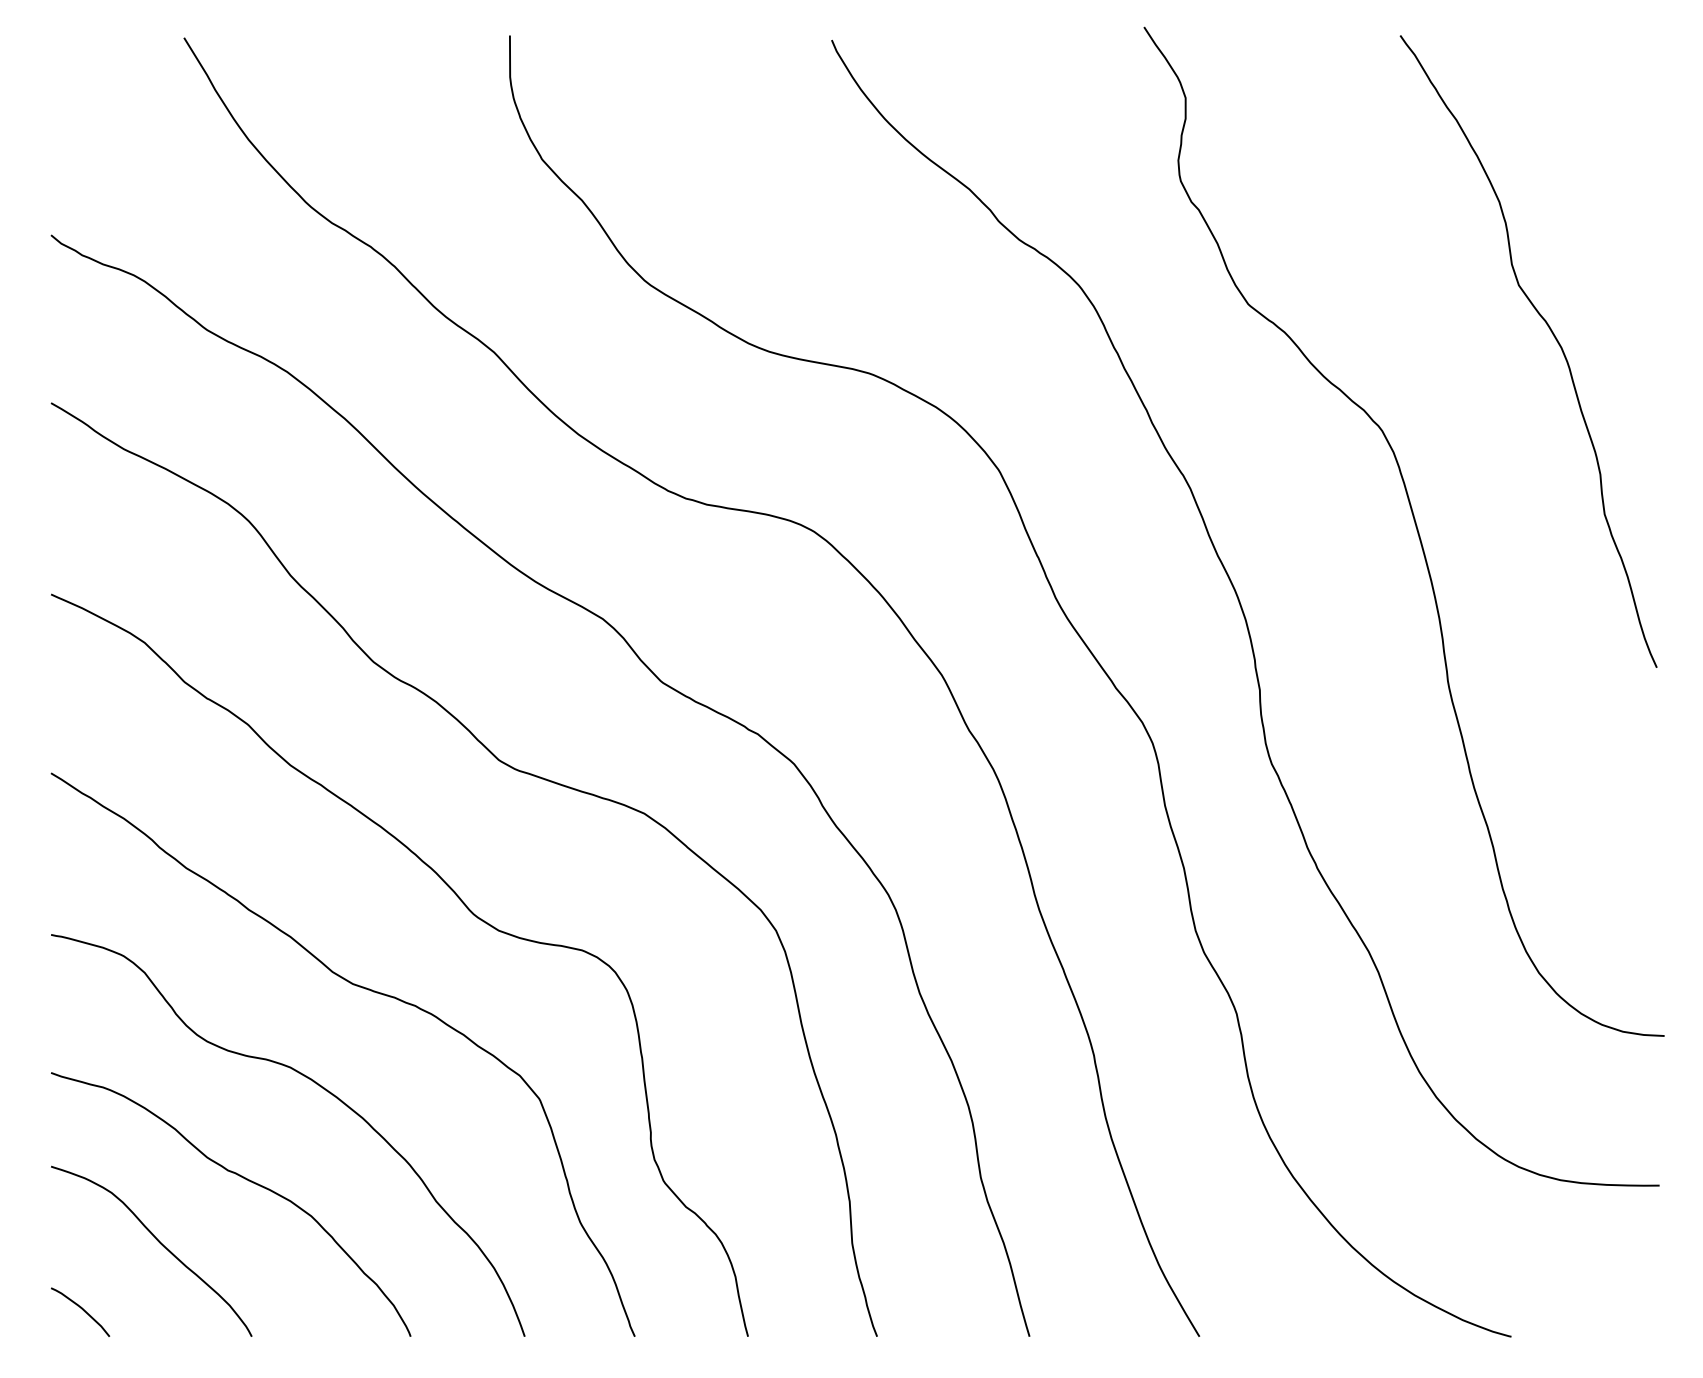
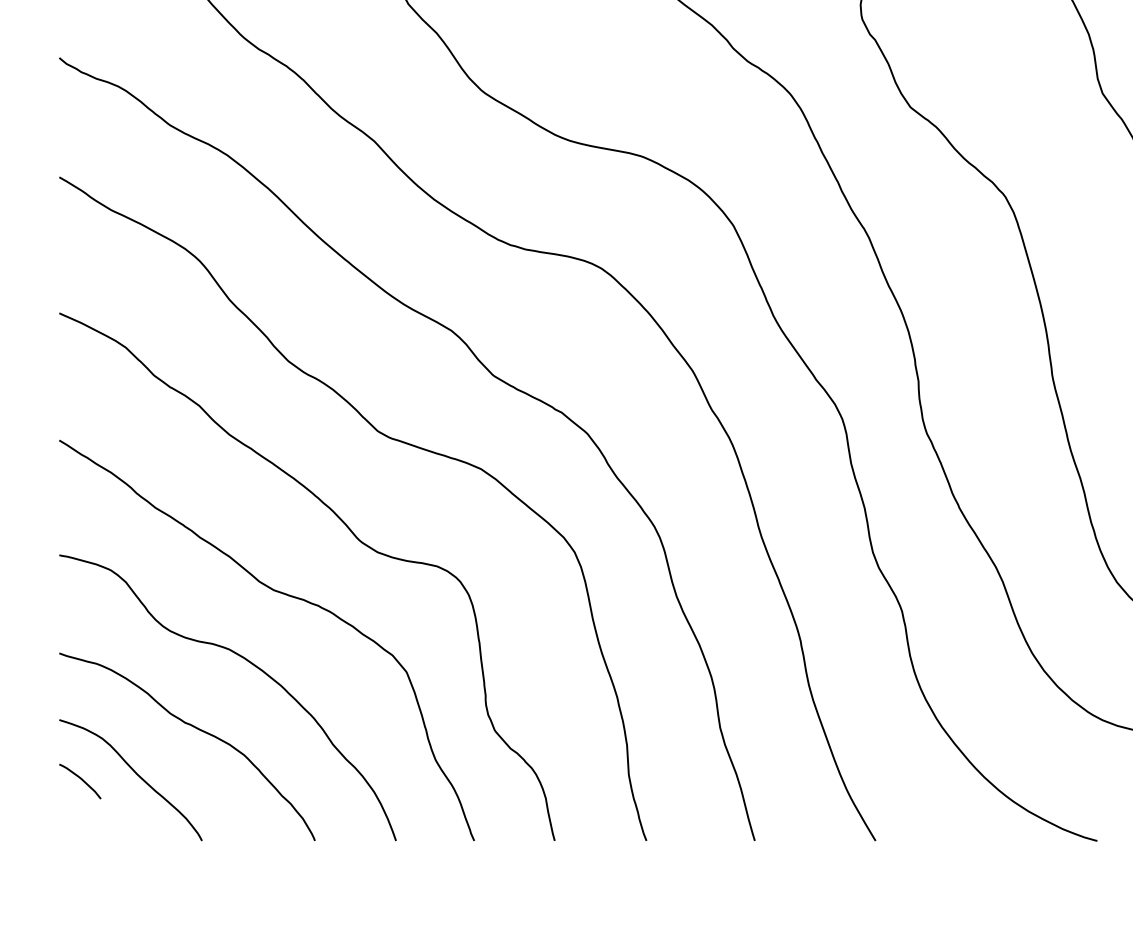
curve: (81, 1309) -> (80, 779), moved

